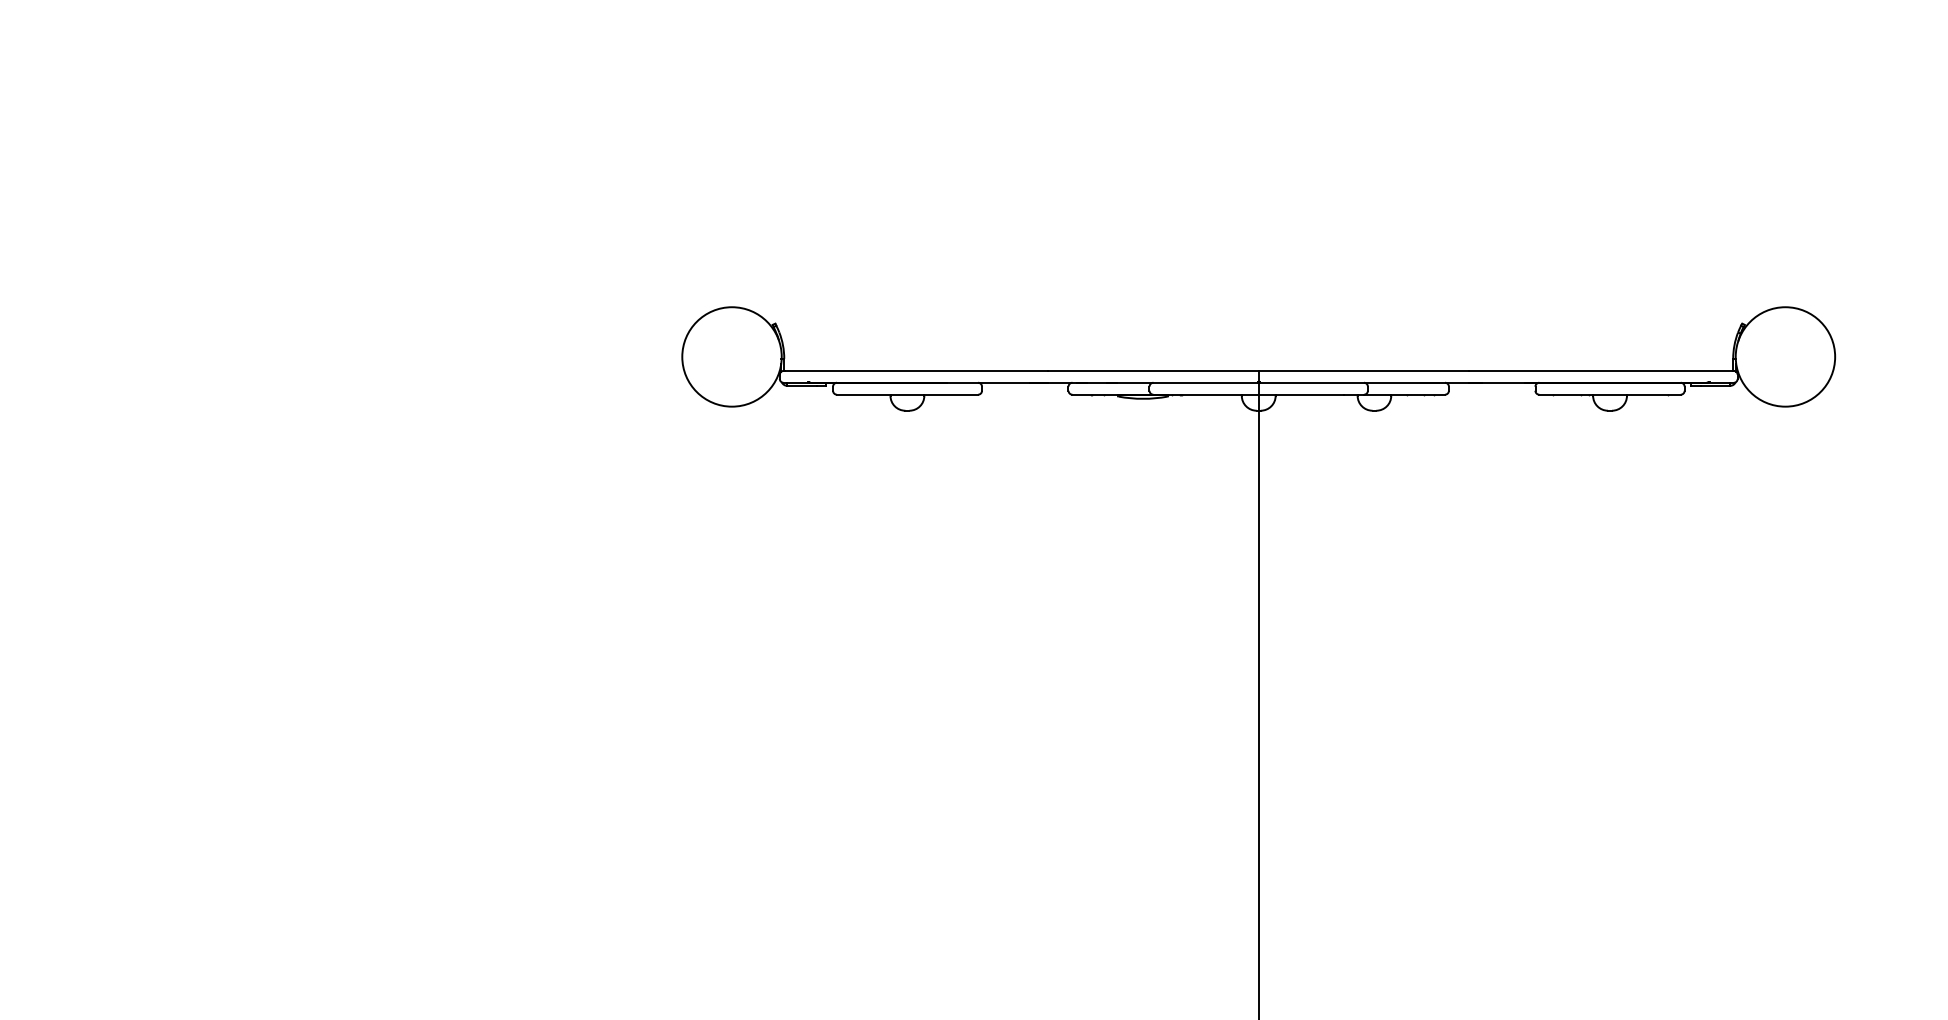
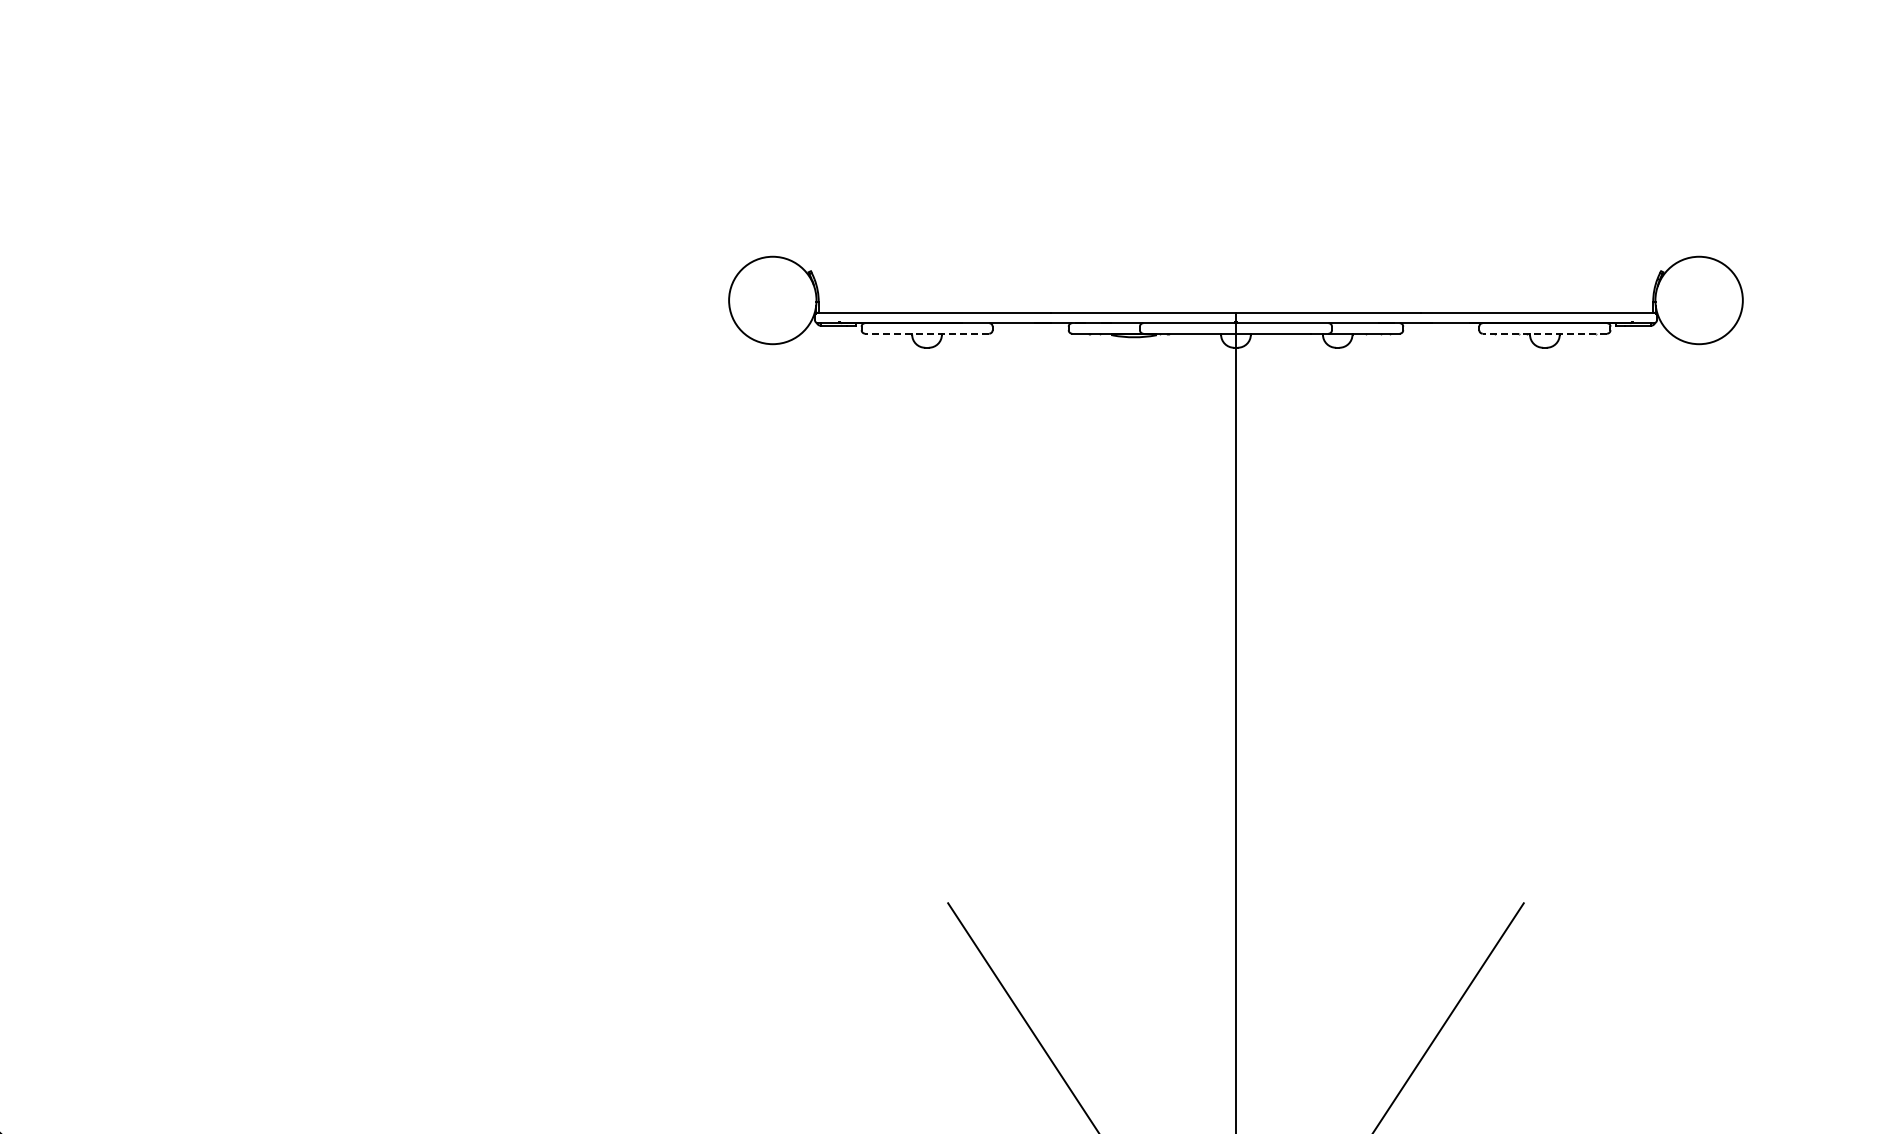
line: (906, 394) -> (926, 333), solid -> dashed
line: (1609, 394) -> (1544, 333), solid -> dashed

